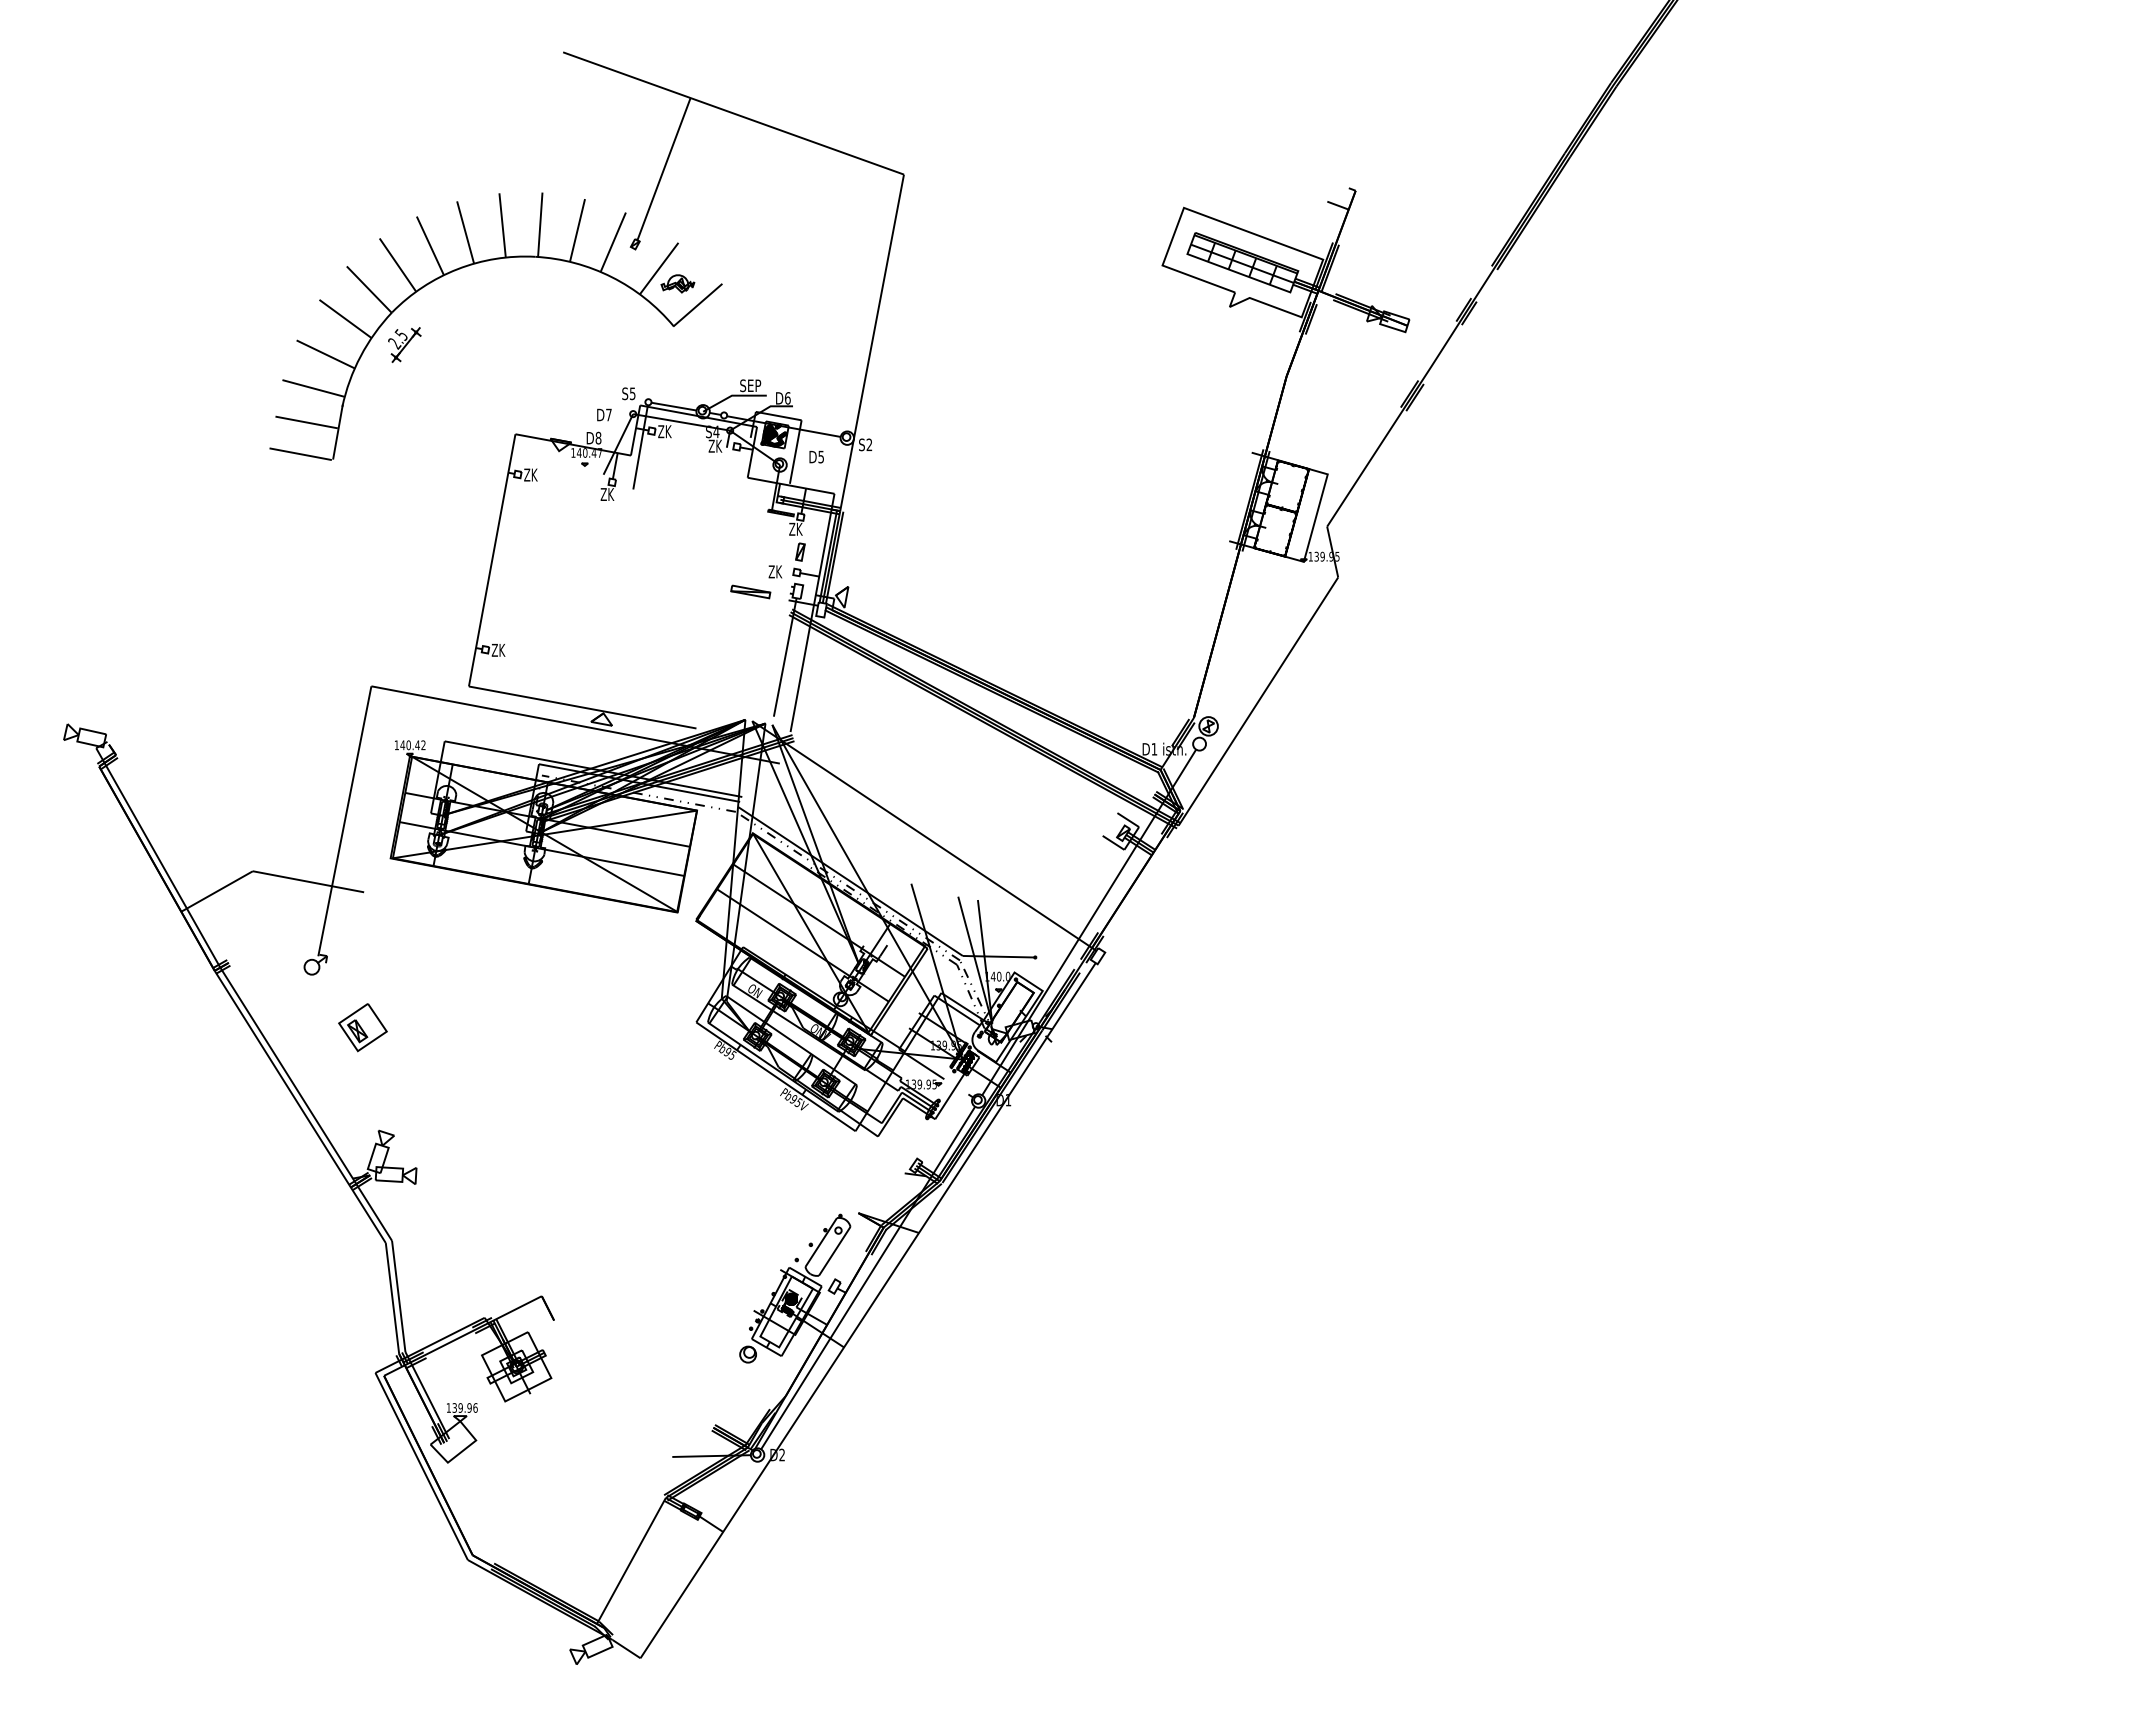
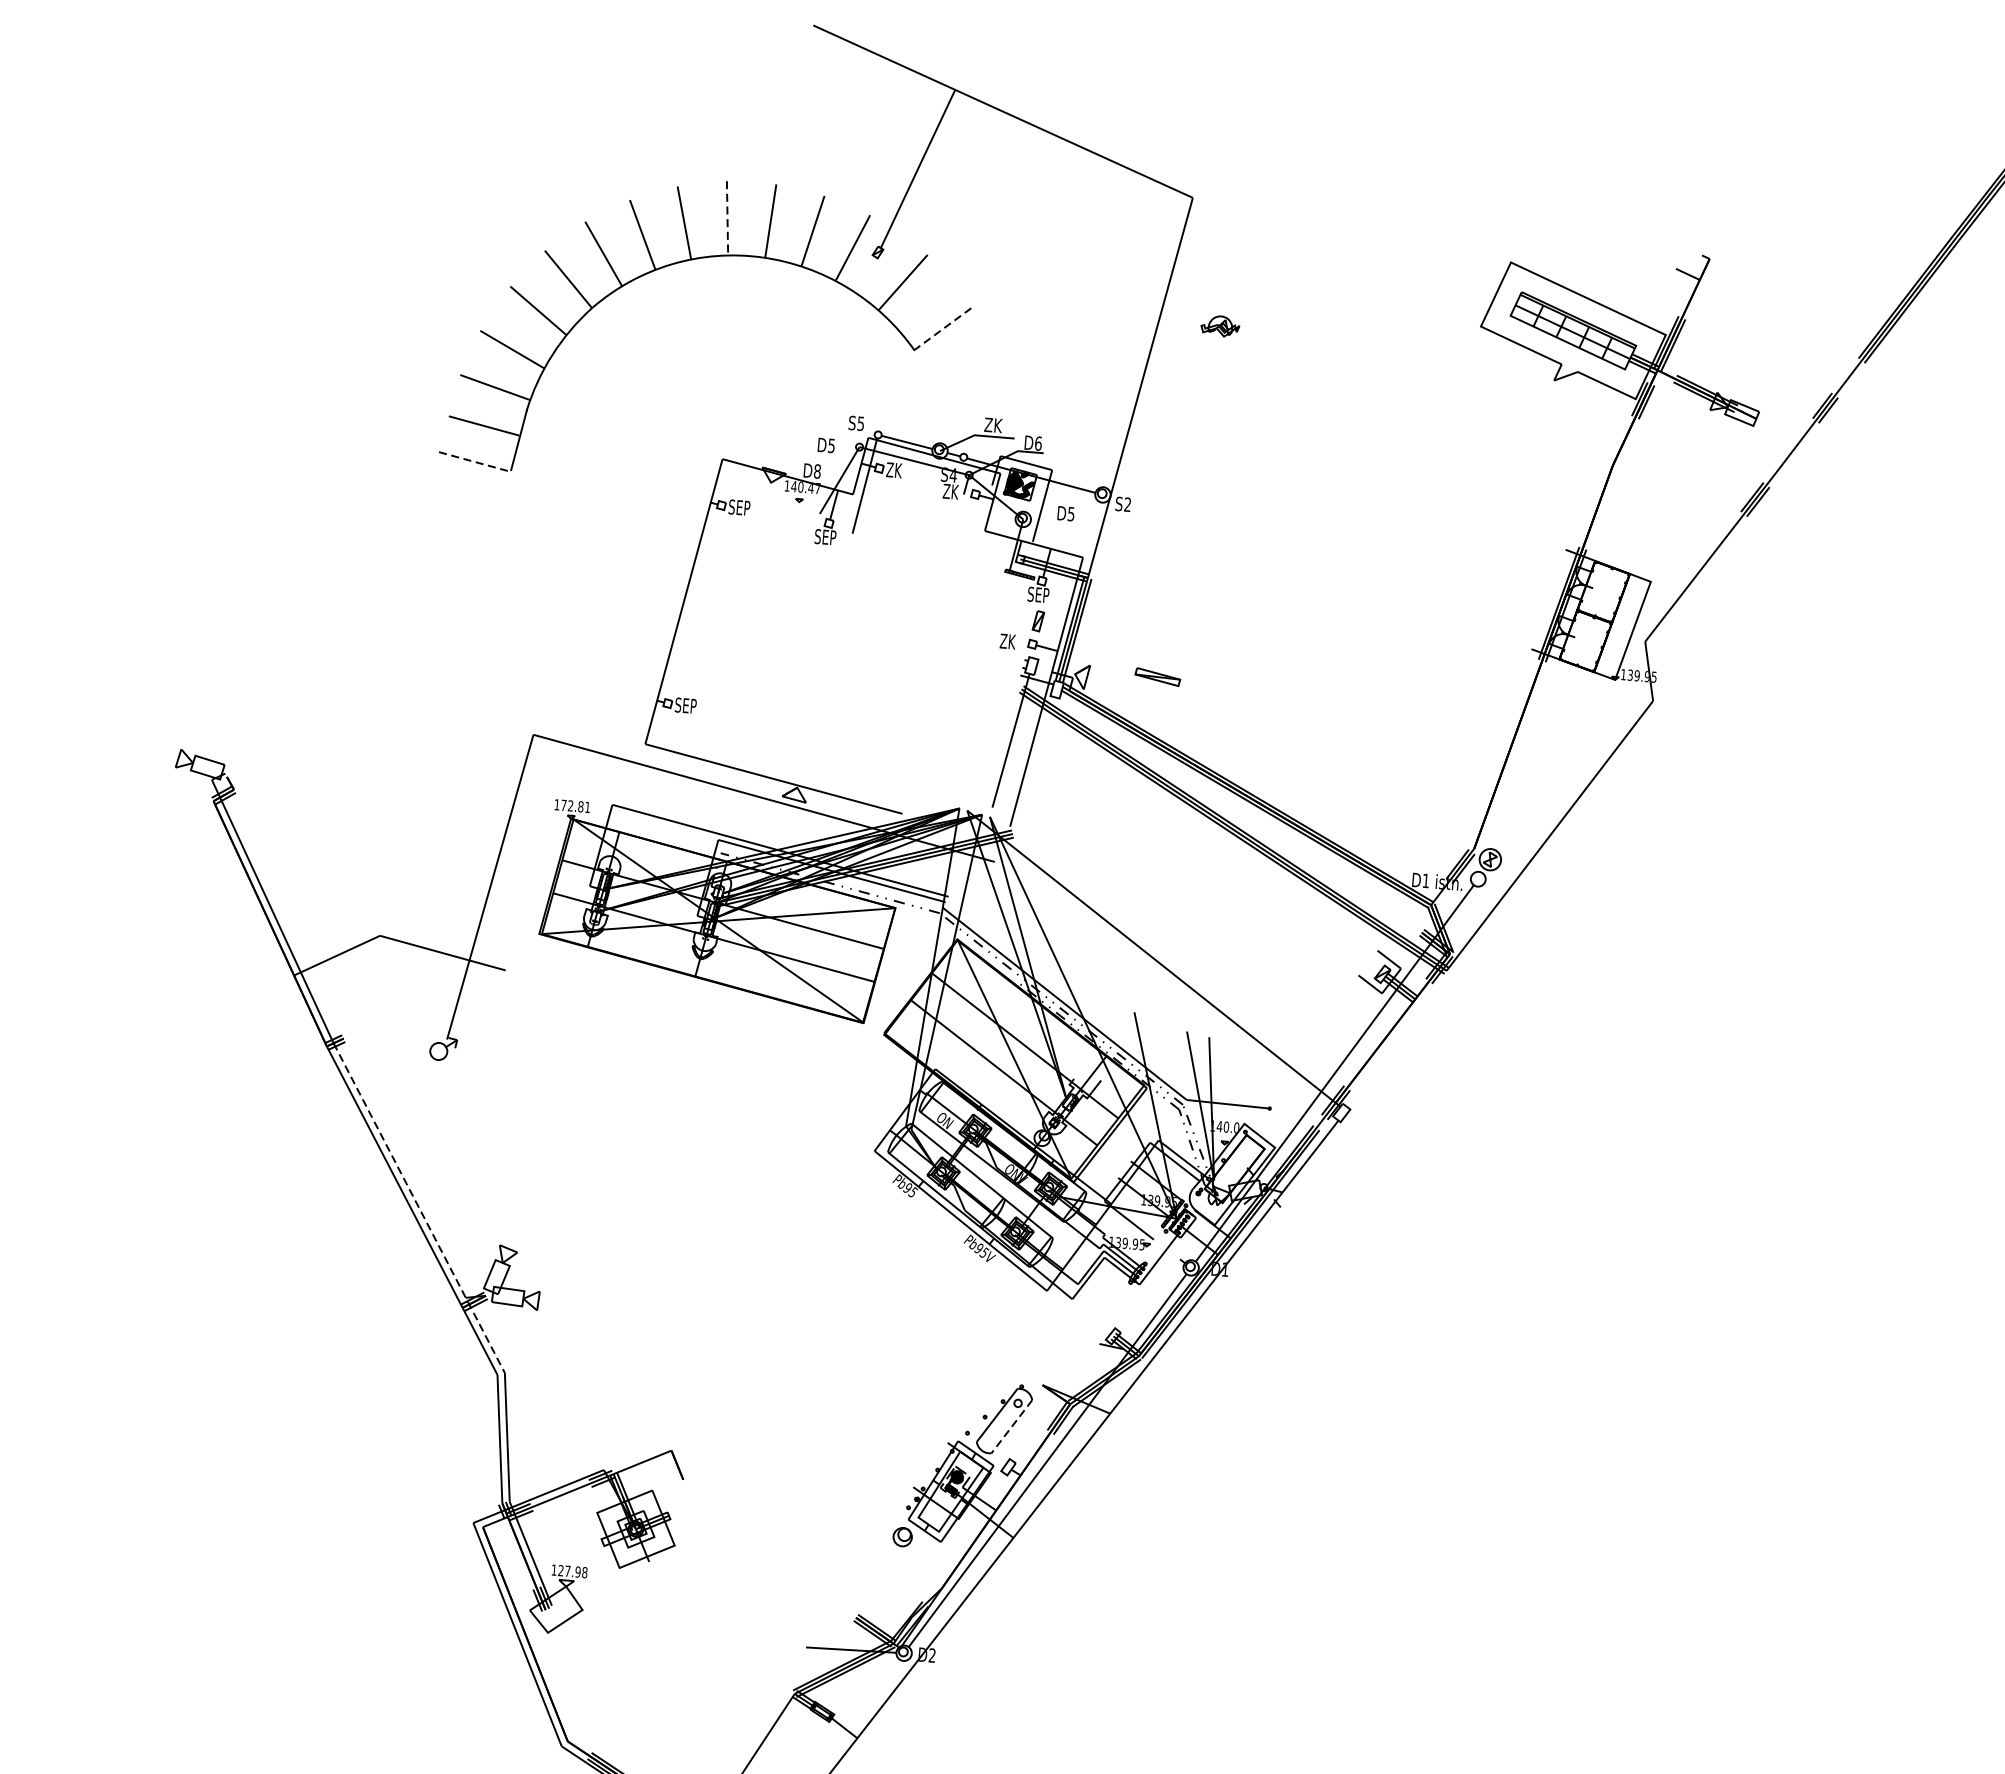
line: (502, 225) -> (727, 218), solid -> dashed
part: (677, 283) -> (1219, 325), moved
line: (697, 305) -> (943, 328), solid -> dashed
part: (404, 344) -> (603, 345), removed
text: (750, 385) -> (996, 425), SEP -> ZK
text: (608, 414) -> (831, 445), D7 -> D5
line: (300, 454) -> (474, 462), solid -> dashed
text: (533, 474) -> (739, 507), ZK -> SEP
text: (609, 494) -> (824, 537), ZK -> SEP
text: (798, 528) -> (1038, 593), ZK -> SEP
part: (750, 591) -> (1157, 676), moved
text: (500, 649) -> (685, 704), ZK -> SEP
text: (412, 745) -> (575, 806), 140.42 -> 172.81
part: (362, 1027) -> (491, 1125), removed
line: (306, 1104) -> (419, 1208), solid -> dashed
line: (834, 1251) -> (1011, 1426), solid -> dashed
text: (464, 1407) -> (572, 1571), 139.96 -> 127.98

